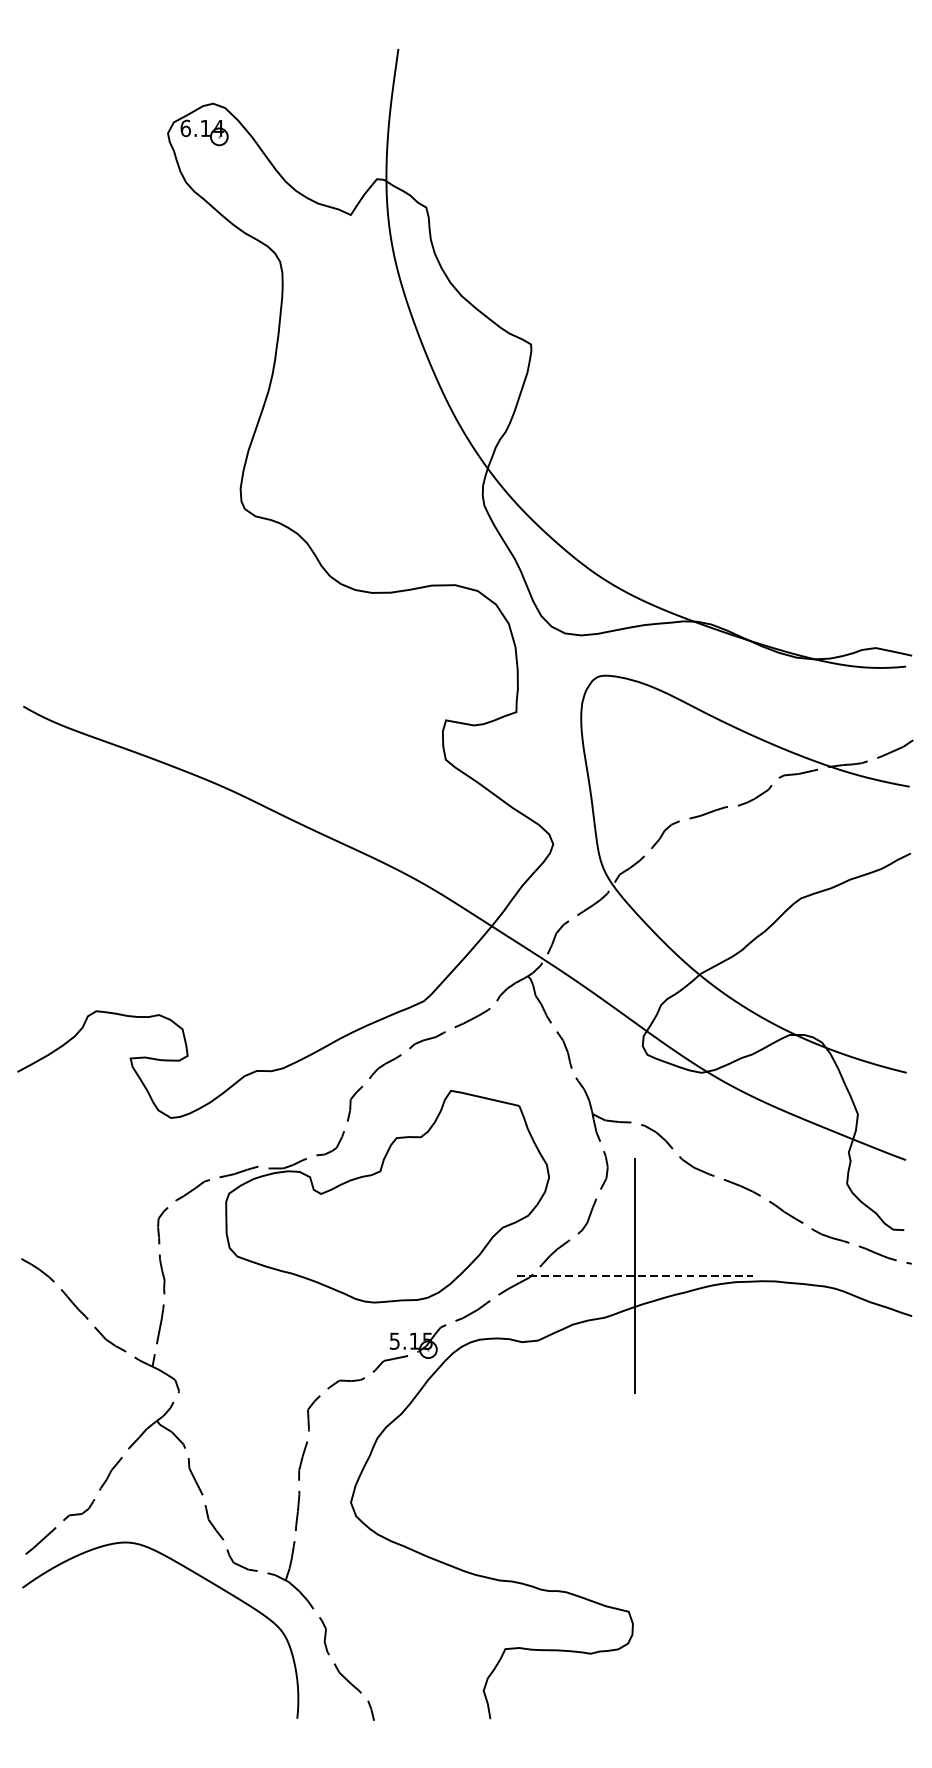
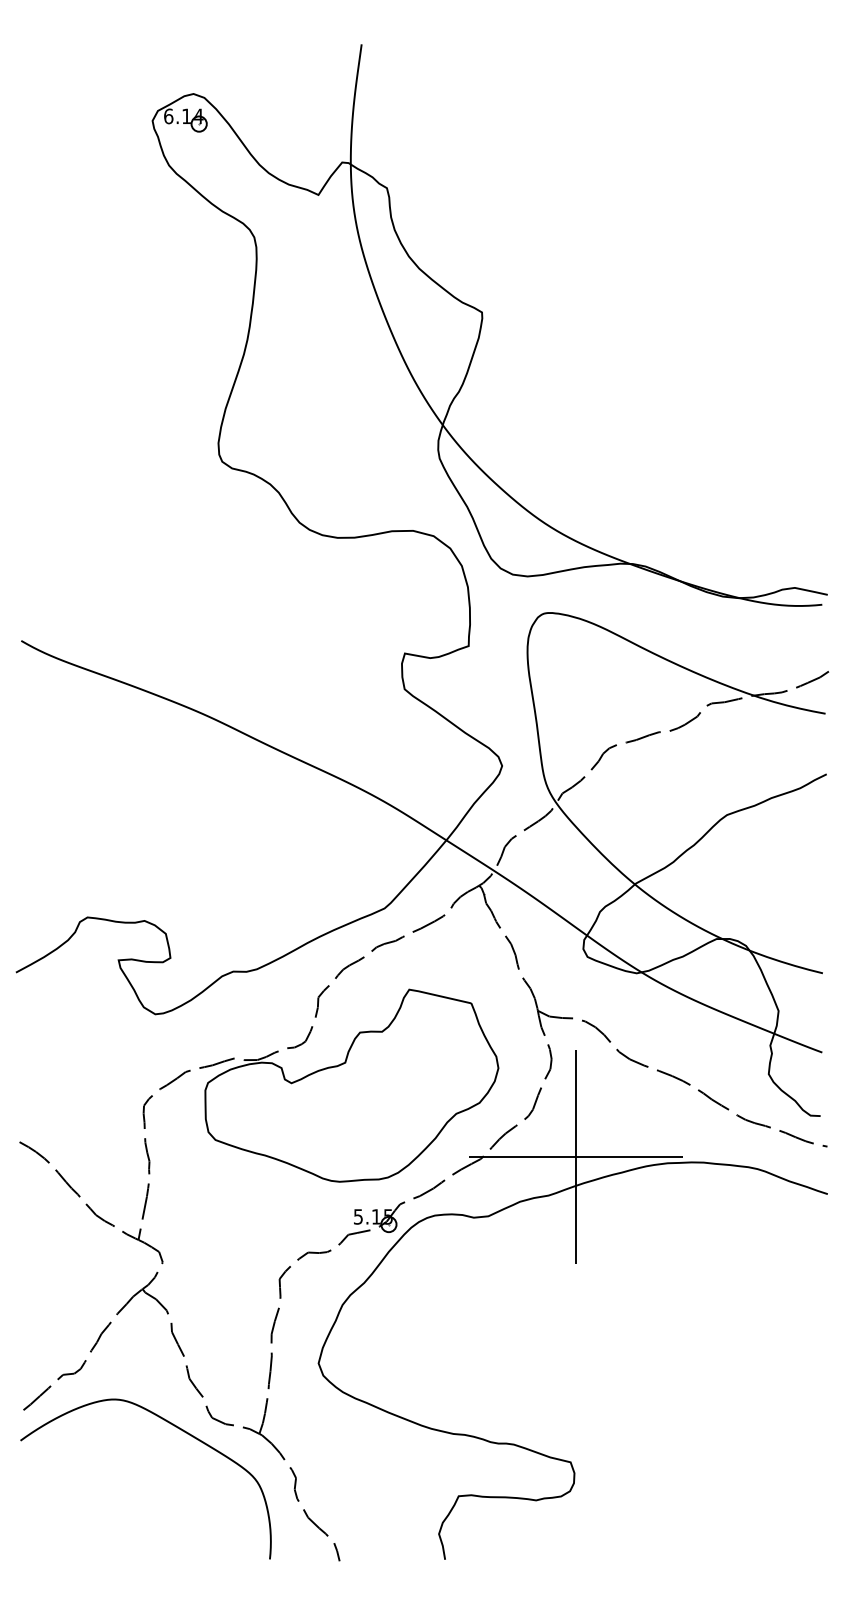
line: (635, 1275) -> (576, 1157), dashed -> solid

